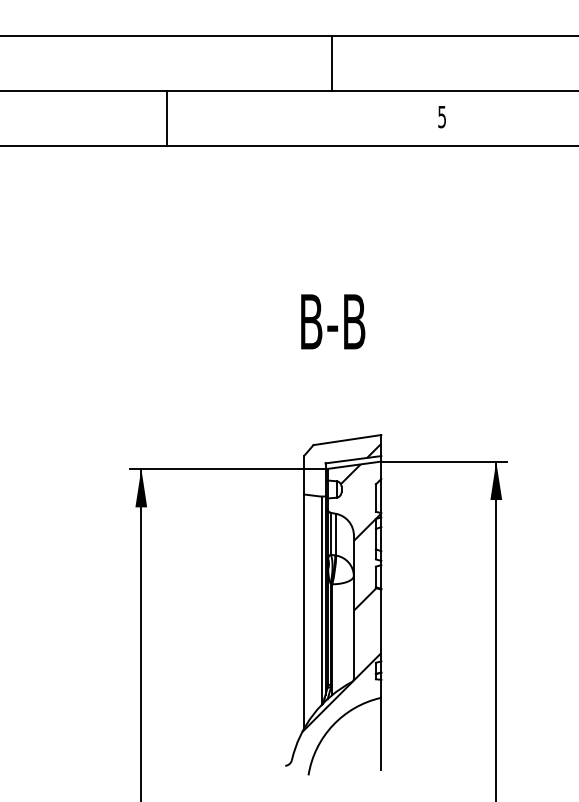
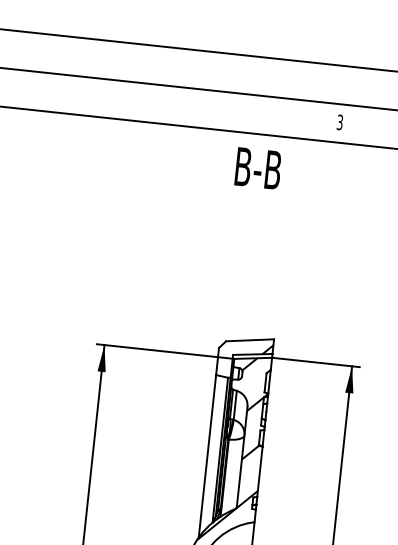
line: (331, 63) -> (267, 77), removed
text: (442, 116) -> (340, 122), 5 -> 3
line: (167, 118) -> (148, 103), removed
text: (333, 321) -> (258, 168), moved

